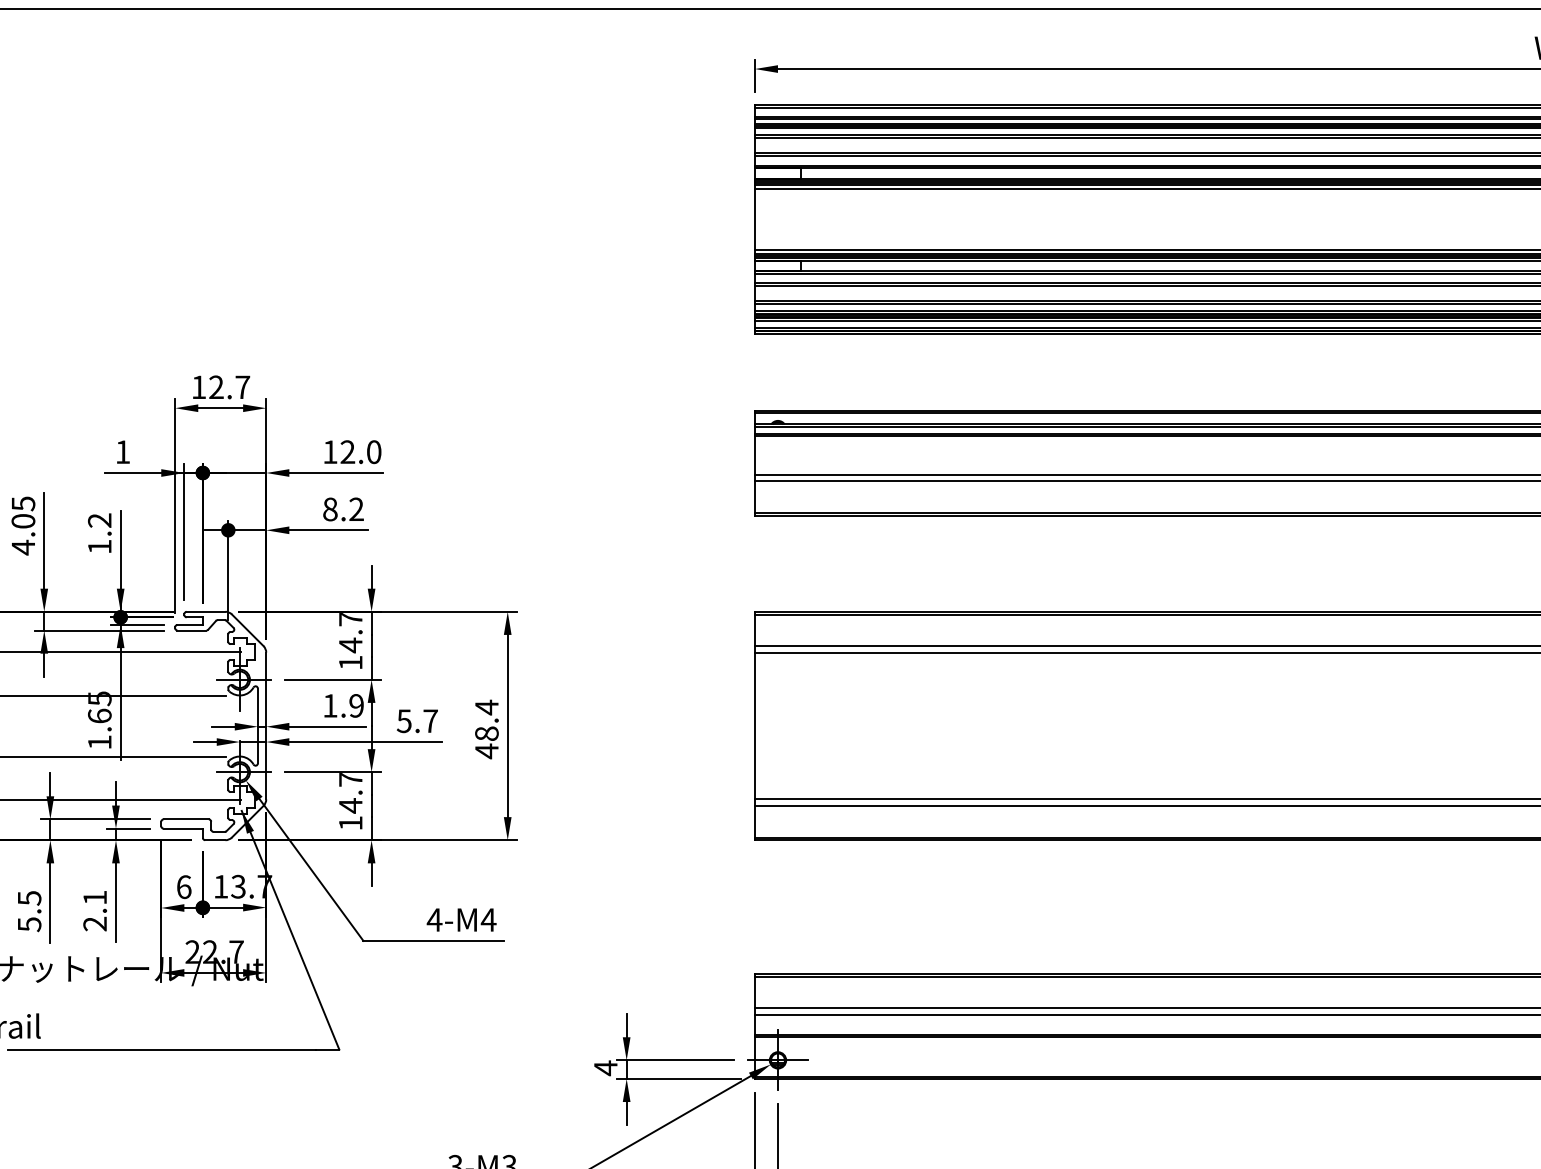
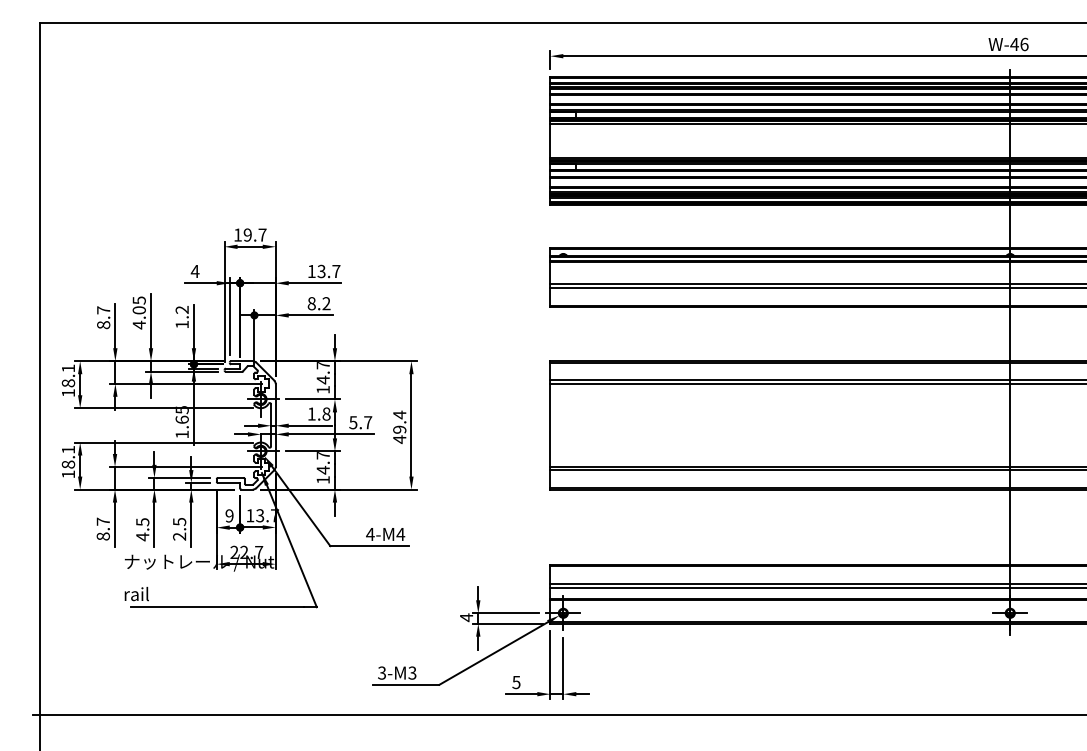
text: (215, 388) -> (247, 235), 12.7 -> 19.7
text: (121, 452) -> (194, 271), 1 -> 4
text: (360, 452) -> (328, 271), 12.0 -> 13.7
text: (356, 704) -> (326, 413), 1.9 -> 1.8
text: (486, 733) -> (399, 429), 48.4 -> 49.4
text: (183, 886) -> (229, 515), 6 -> 9
text: (94, 898) -> (179, 522), 2.1 -> 2.5
text: (29, 923) -> (142, 536), 5.5 -> 4.5

